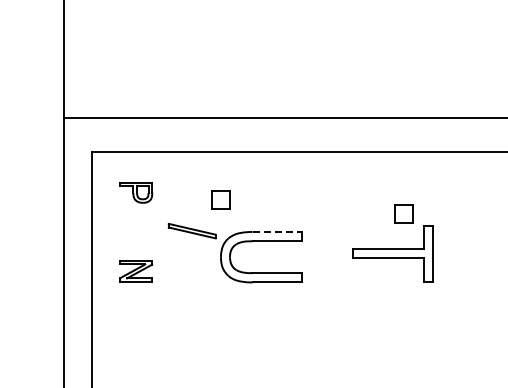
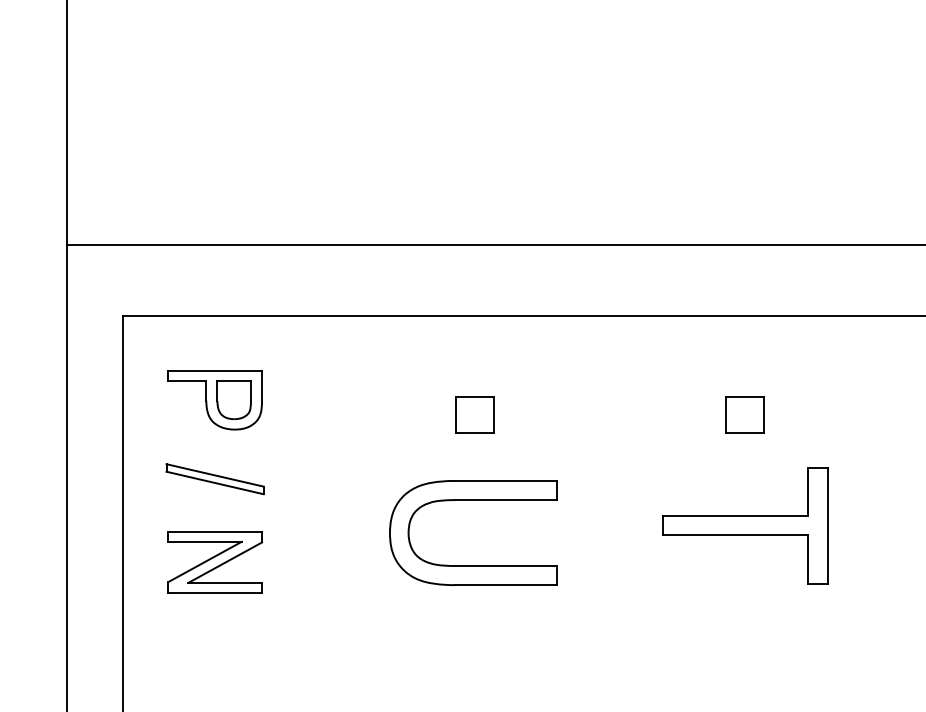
part: (136, 192) -> (215, 399), size x1.43
part: (220, 199) -> (473, 413), moved
part: (403, 213) -> (744, 413), moved
part: (191, 230) -> (213, 477), moved
line: (277, 231) -> (506, 479), dashed -> solid
part: (135, 271) -> (213, 562), size x1.43

